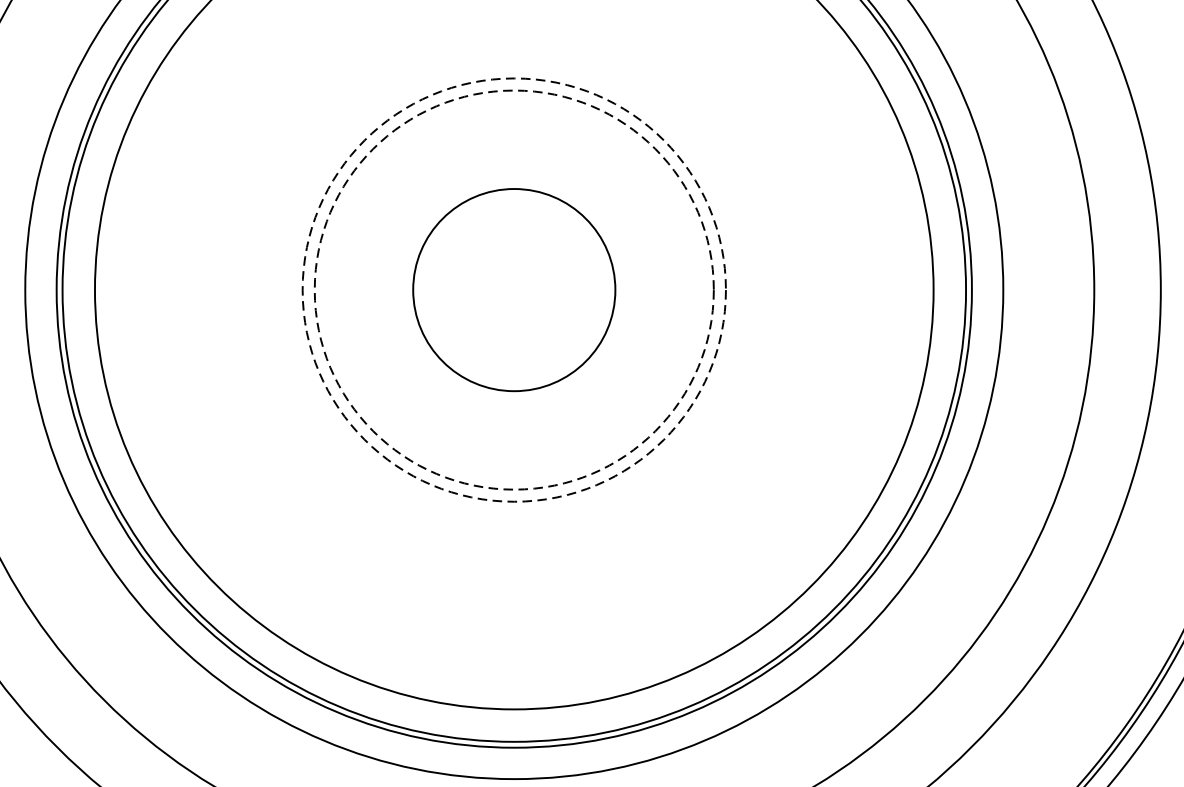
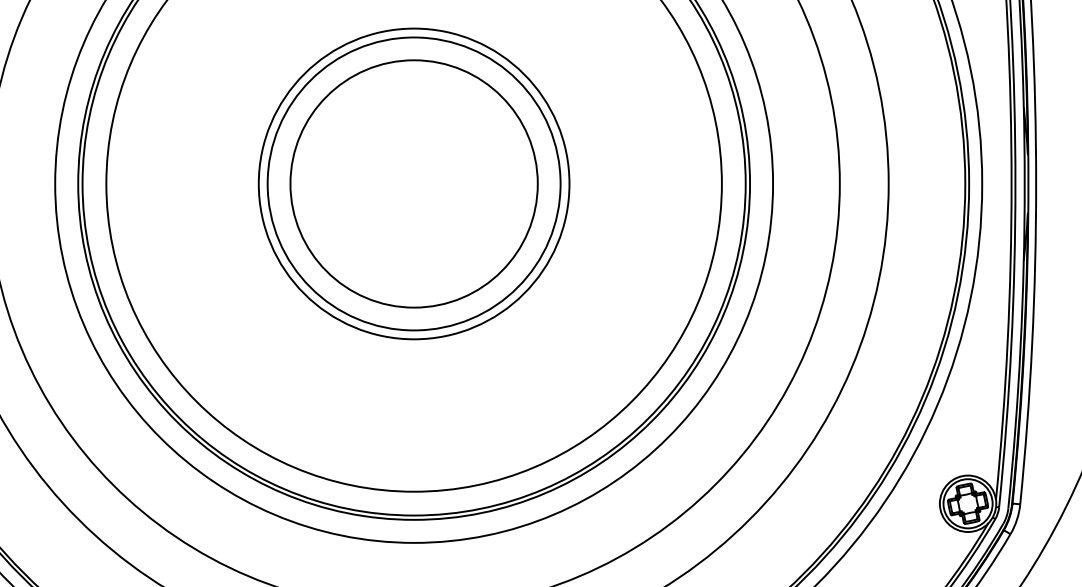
circle: (513, 289) -> (413, 183), dashed -> solid
circle: (513, 289) -> (413, 183), dashed -> solid
circle: (513, 289) -> (413, 183), size x1.67

